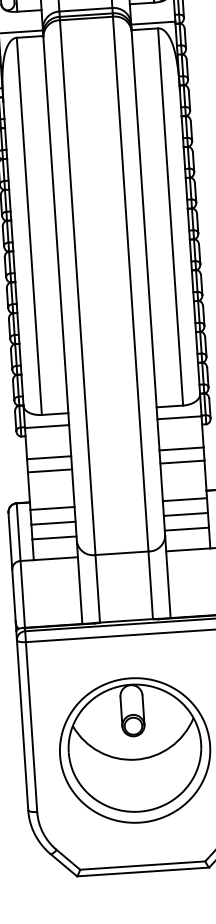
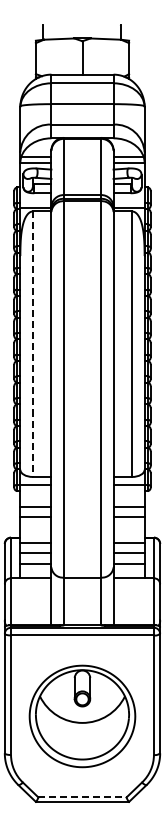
line: (28, 226) -> (32, 344), solid -> dashed
line: (142, 865) -> (82, 797), solid -> dashed

